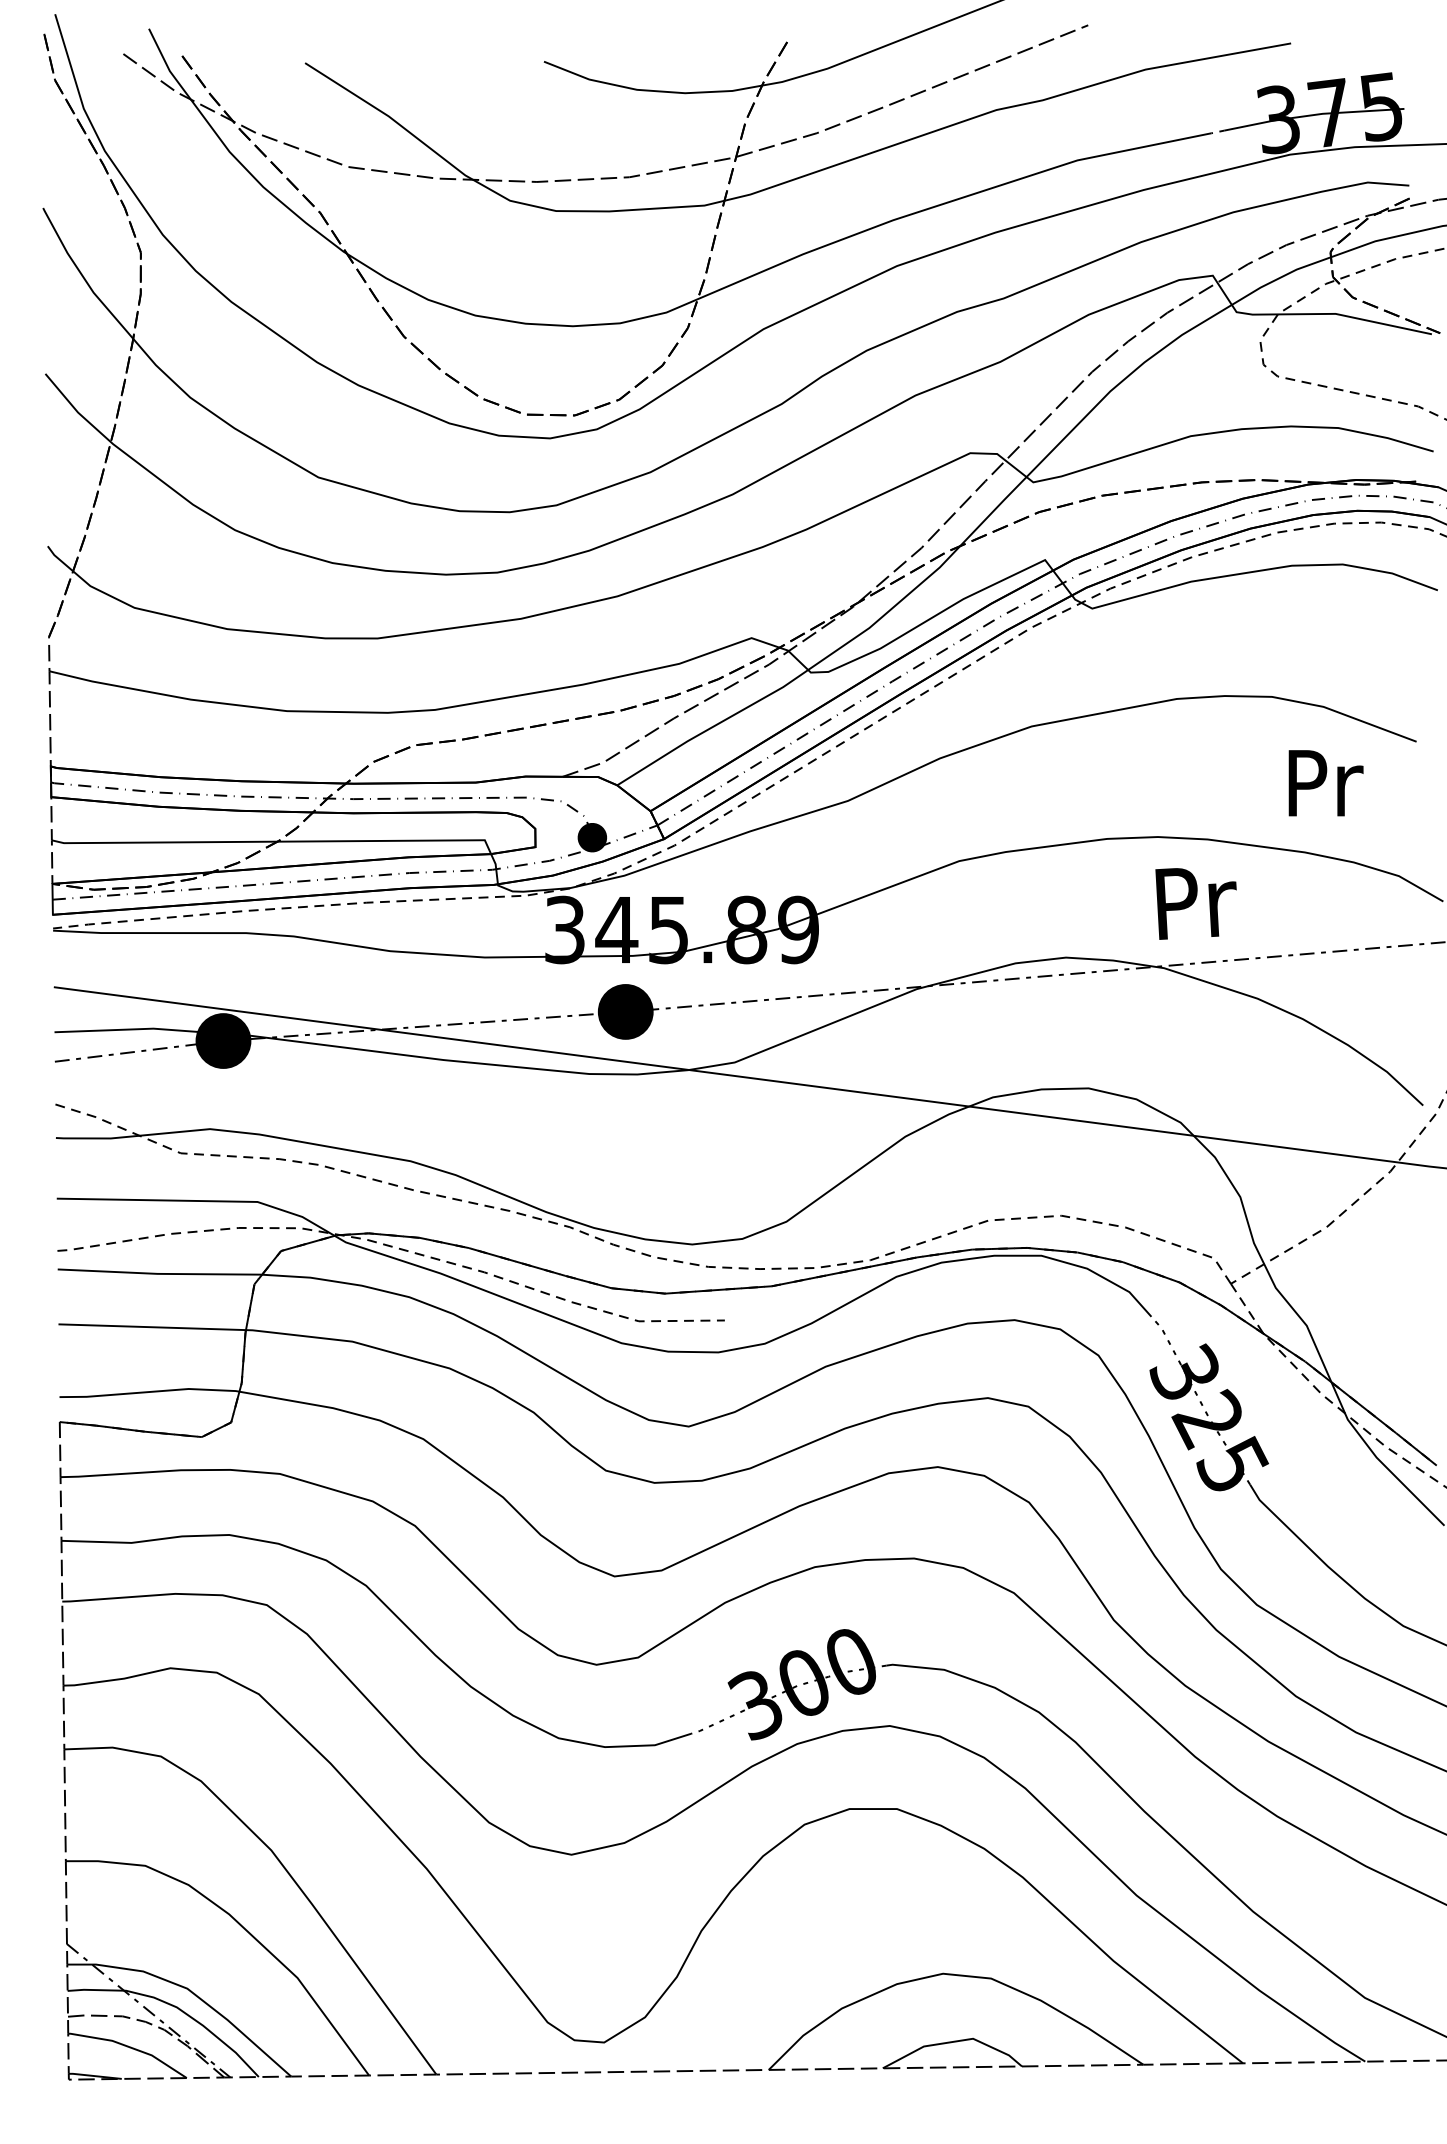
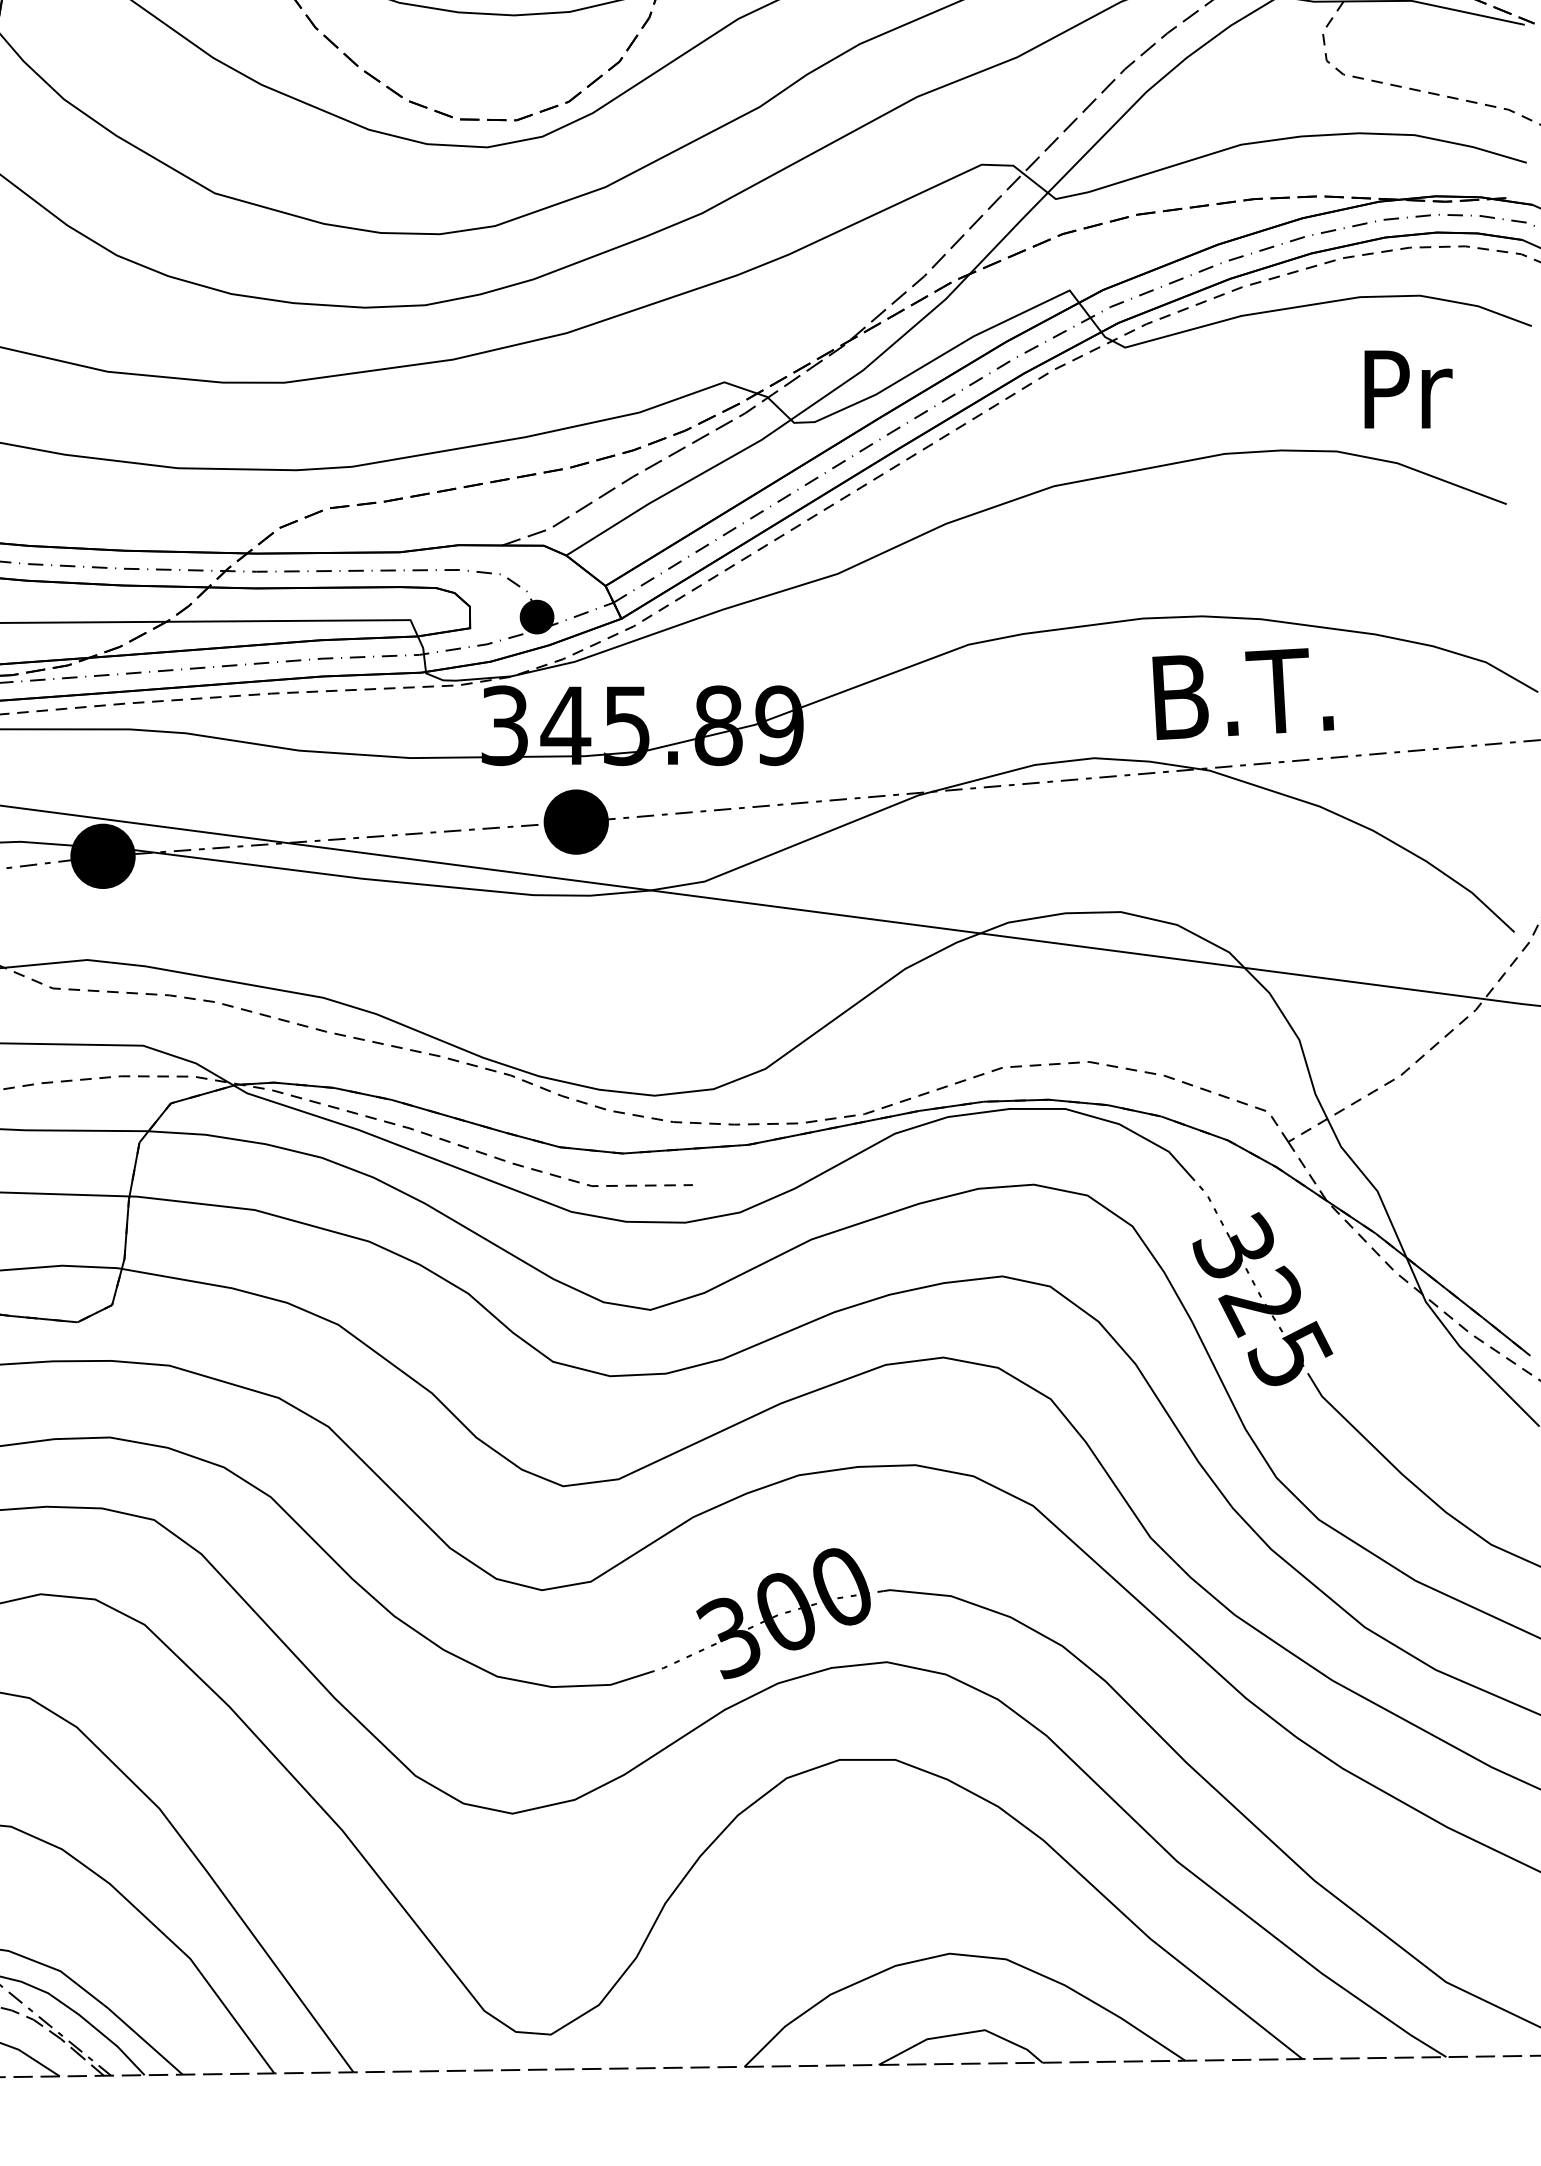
text: (1325, 783) -> (1407, 389), moved
text: (1192, 903) -> (1243, 694), Pr -> B.T.

